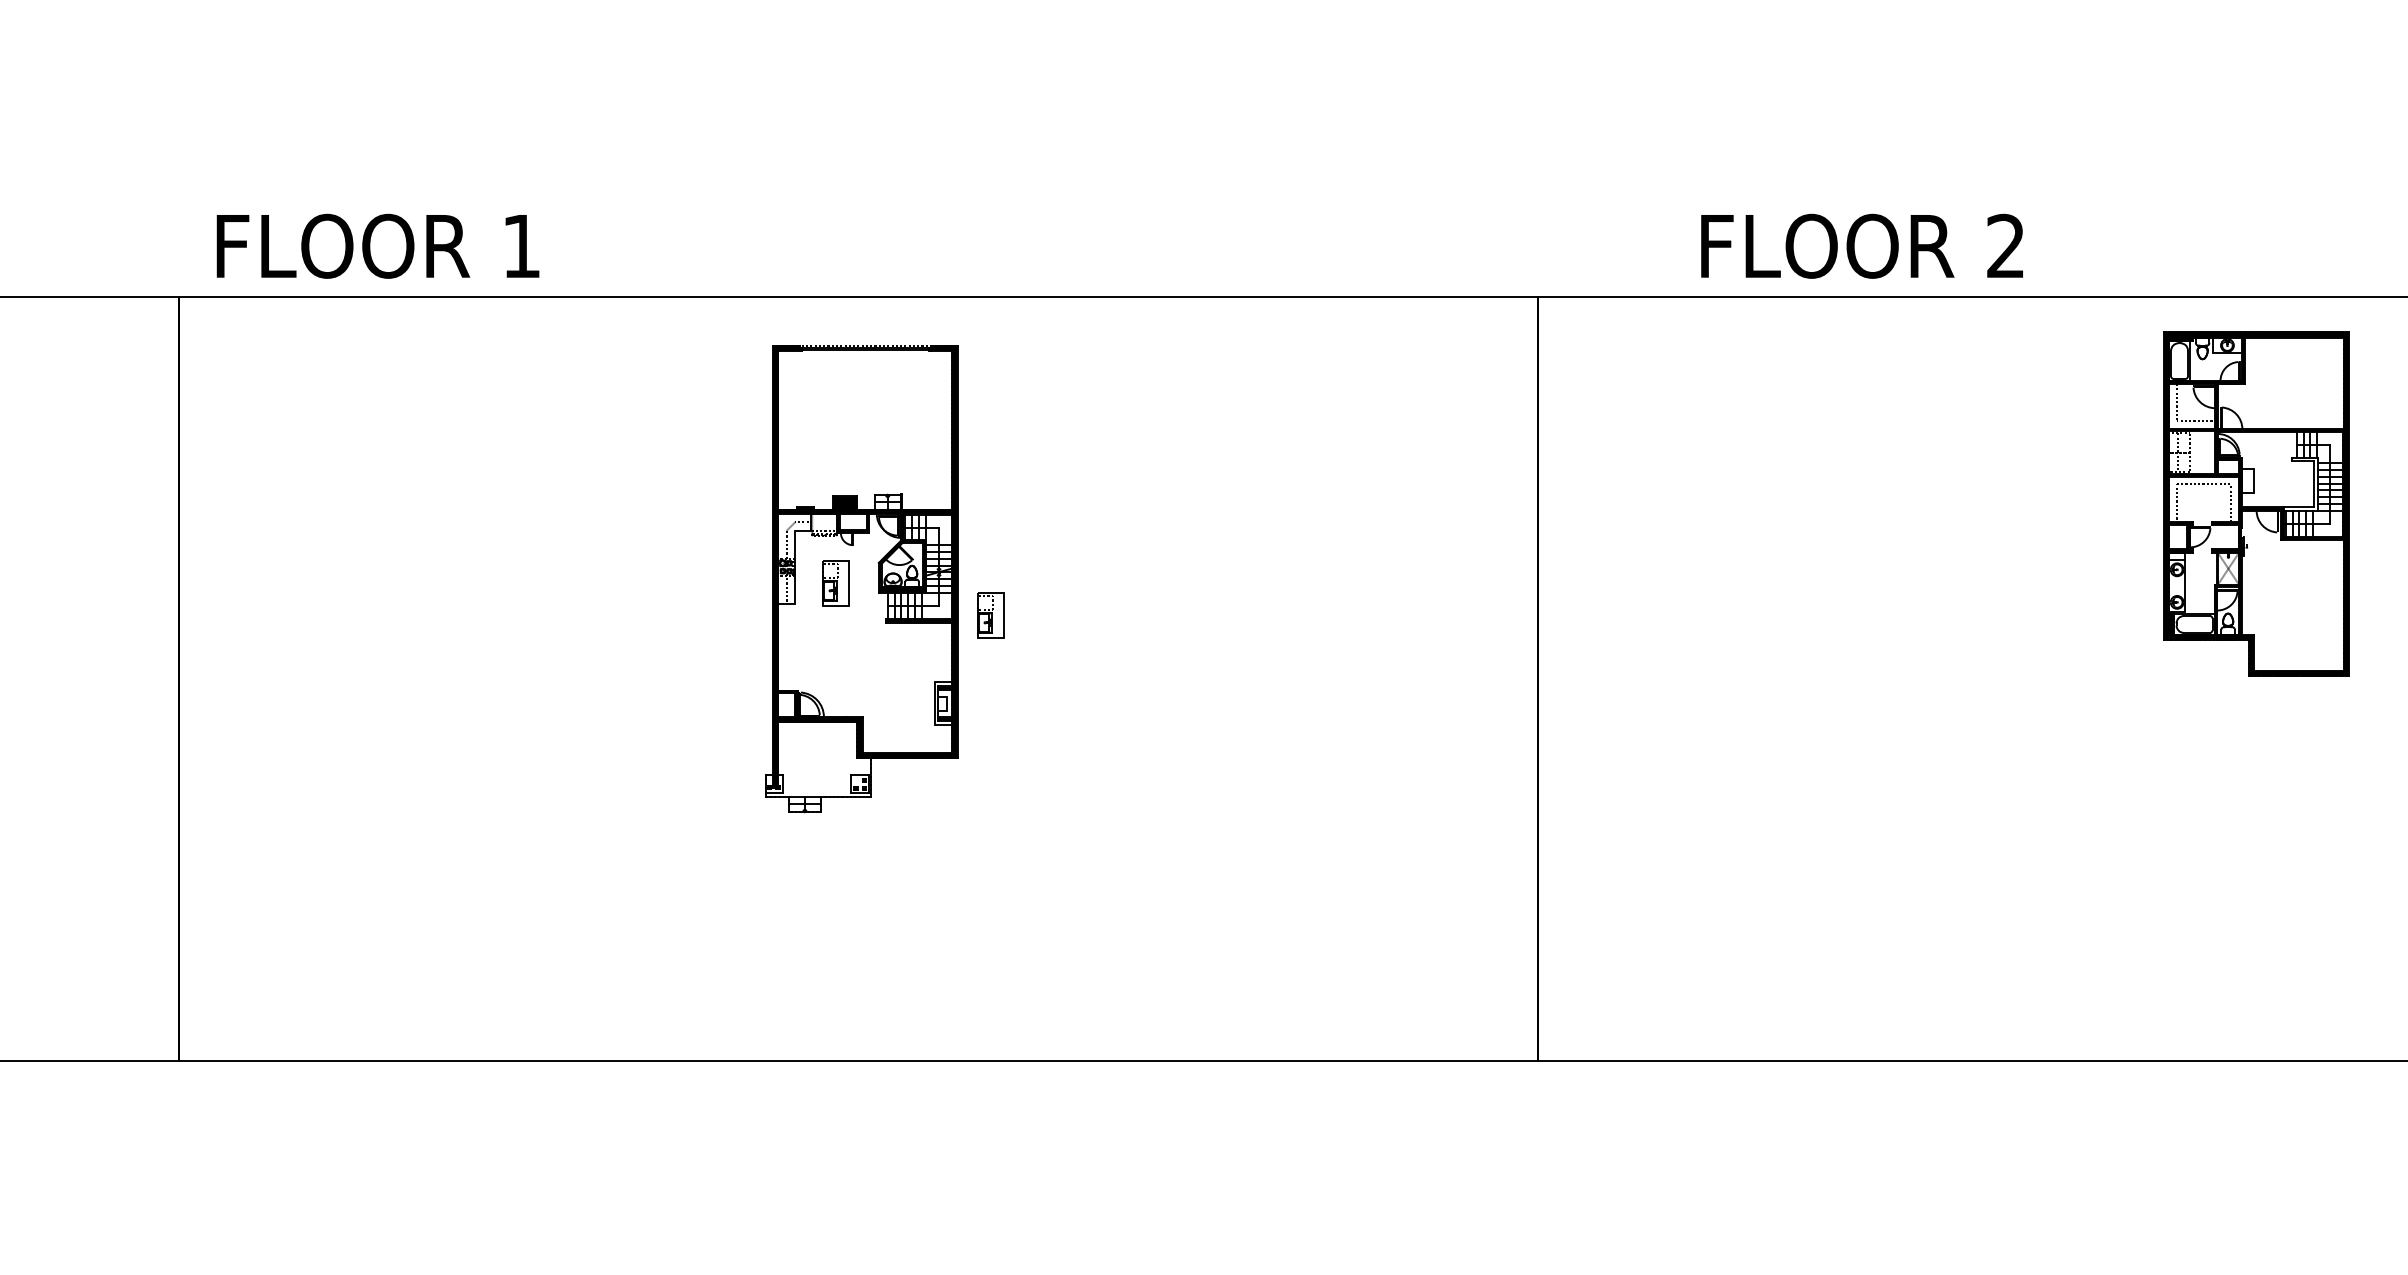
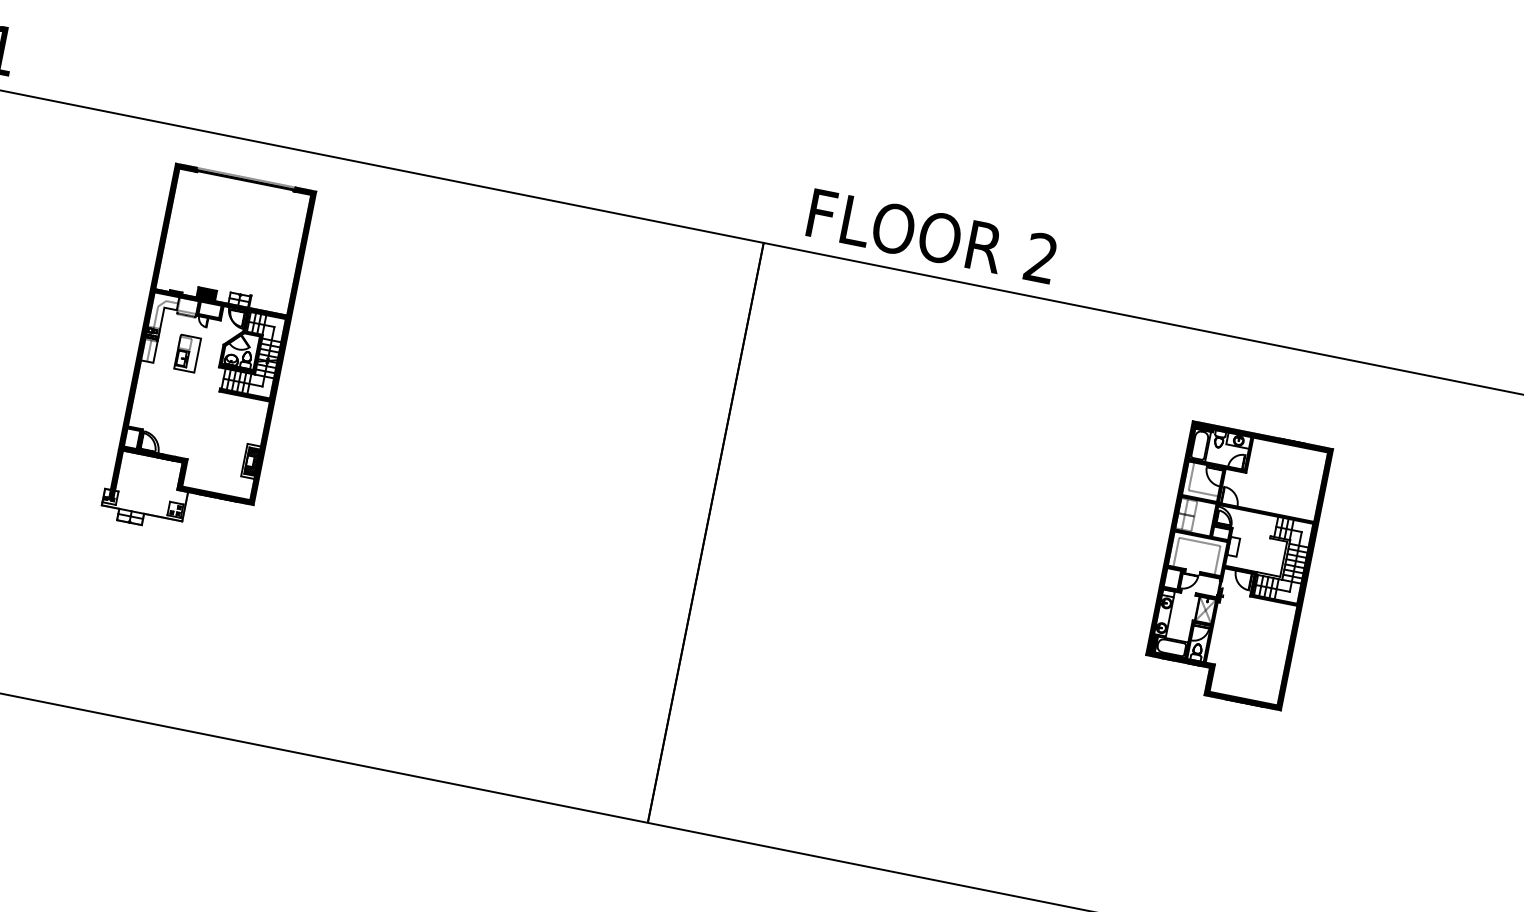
text: (1861, 245) -> (931, 235), moved
part: (2256, 503) -> (1236, 565), moved
part: (990, 615) -> (300, 401), removed
hatch: (945, 703) -> (252, 461), added

